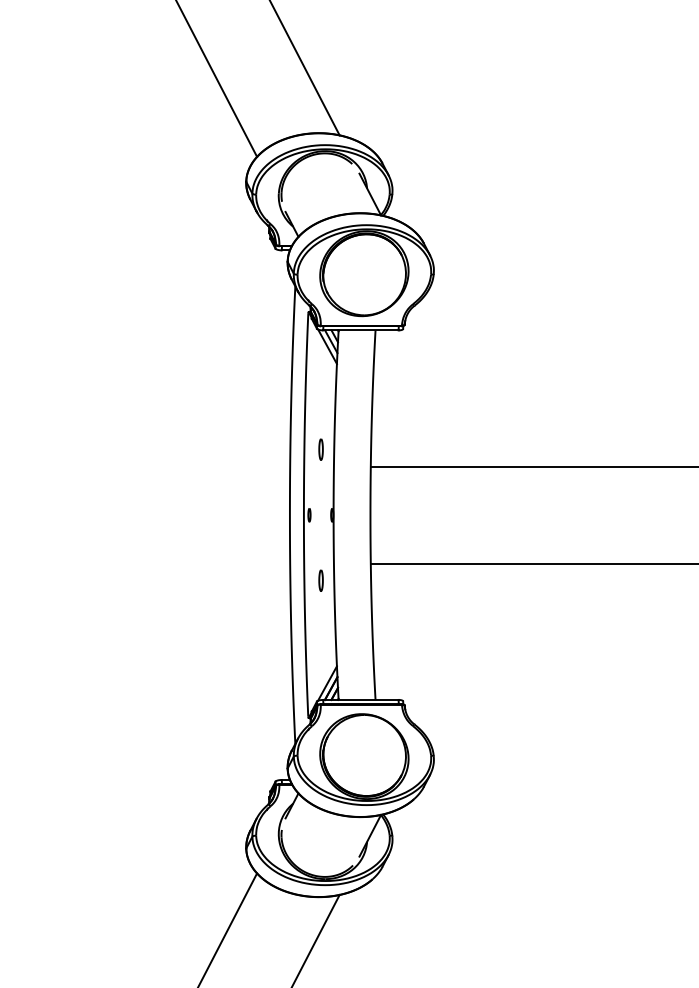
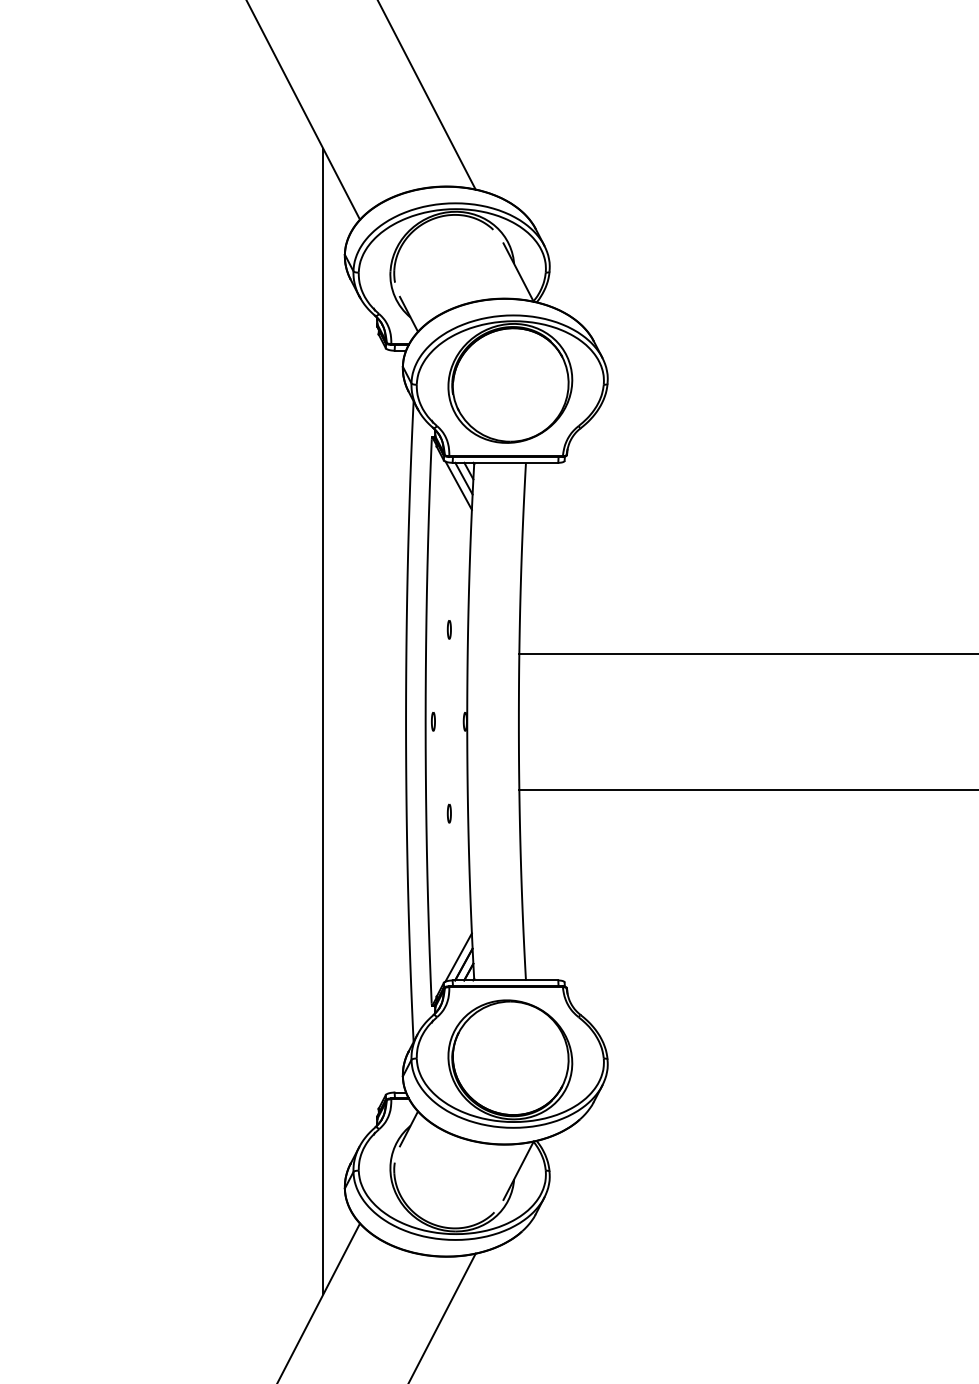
part: (320, 449) -> (448, 629), size x0.62
line: (230, 514) -> (322, 720), added
part: (320, 580) -> (448, 813), size x0.62

